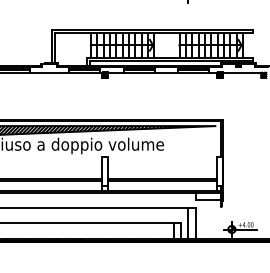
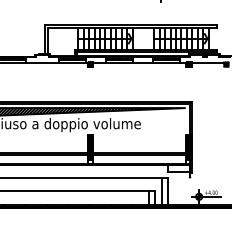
hatch: (104, 171) -> (89, 147), added
hatch: (220, 171) -> (189, 147), added

